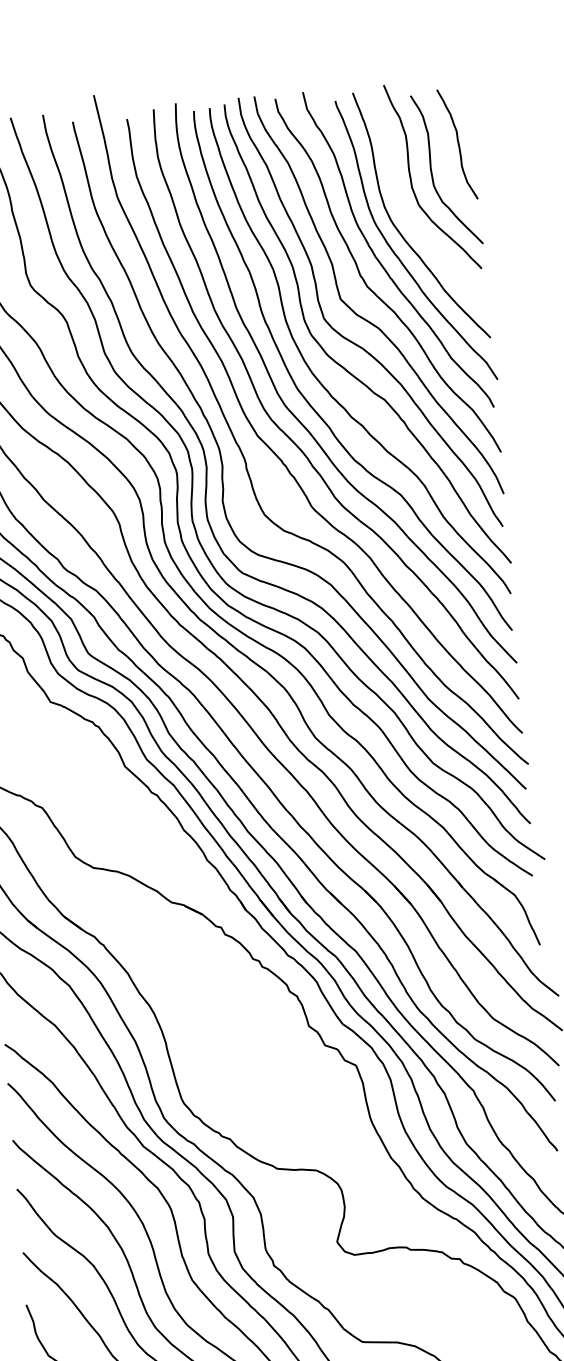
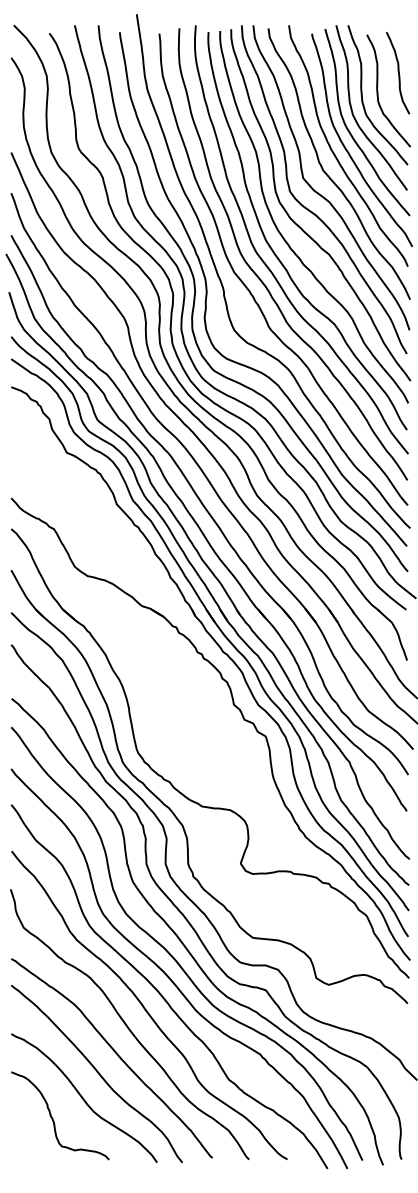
curve: (401, 203) -> (353, 112), added

